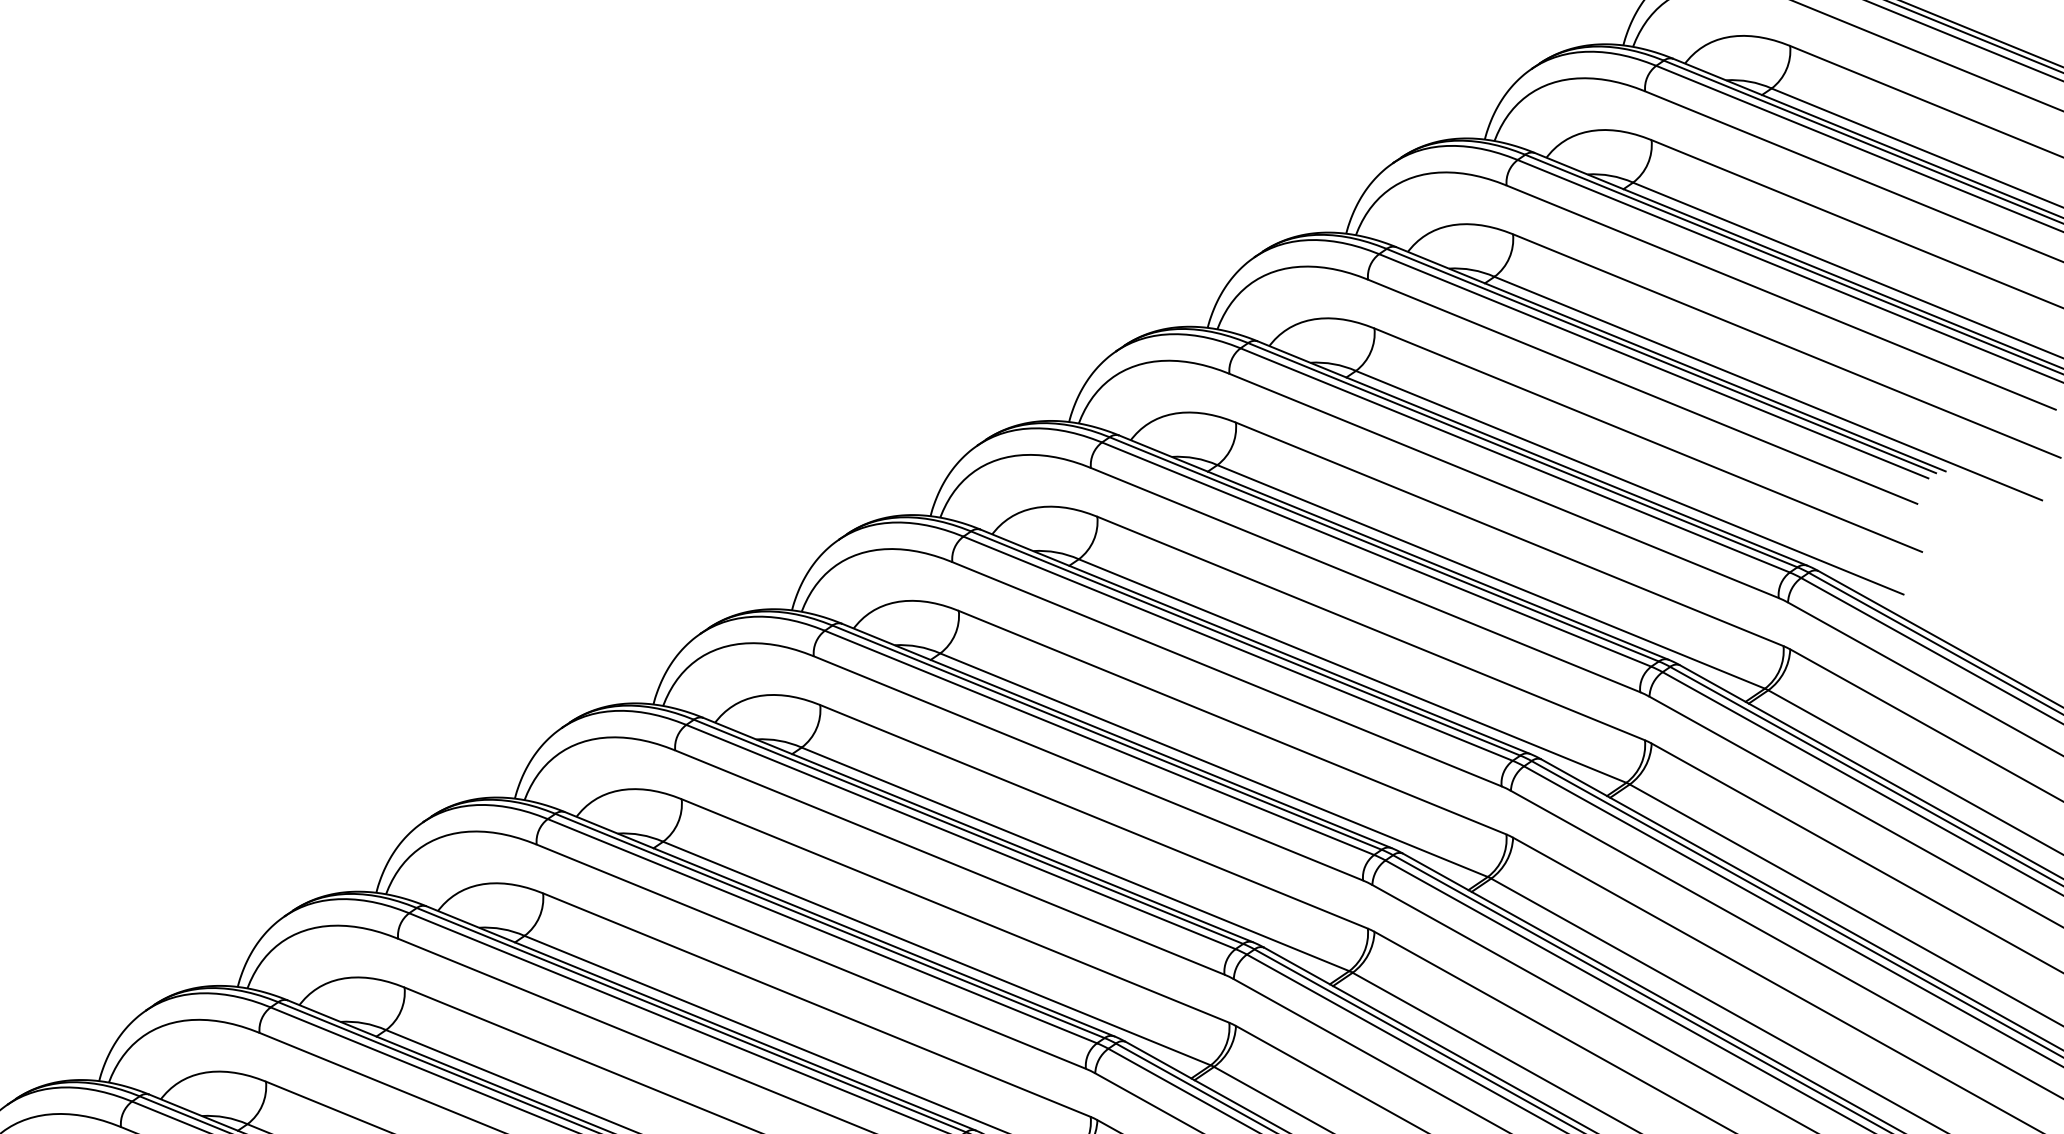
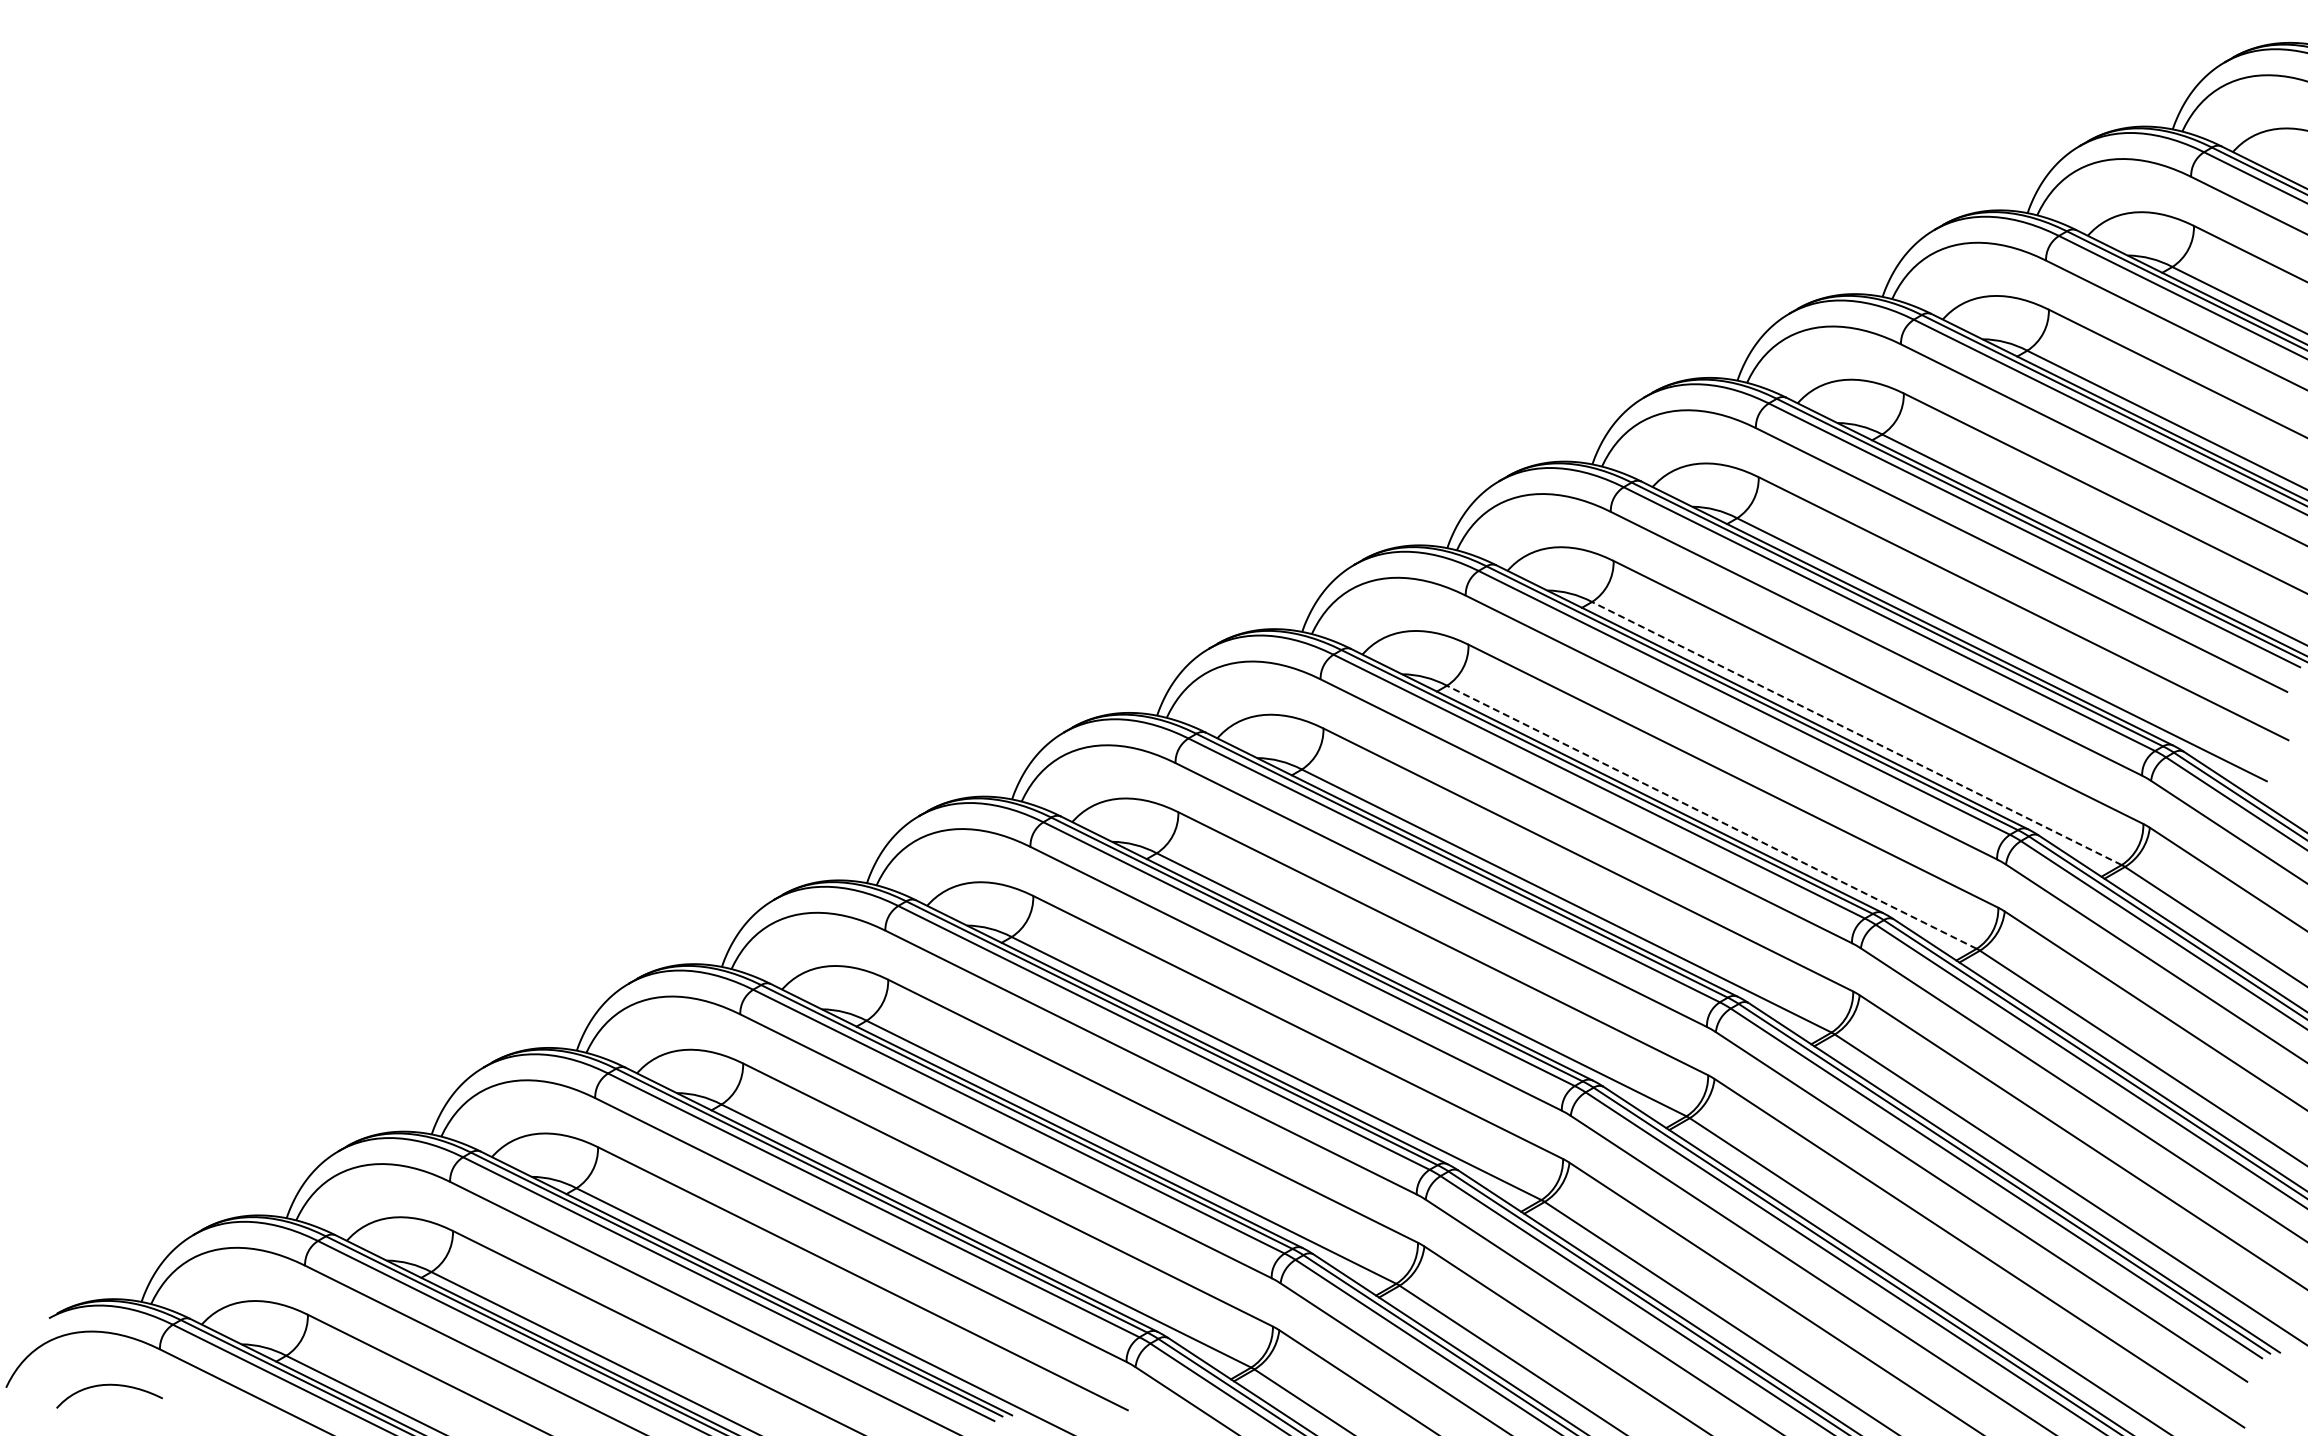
line: (1490, 576) -> (1856, 733), solid -> dashed
line: (1352, 671) -> (1711, 817), solid -> dashed

